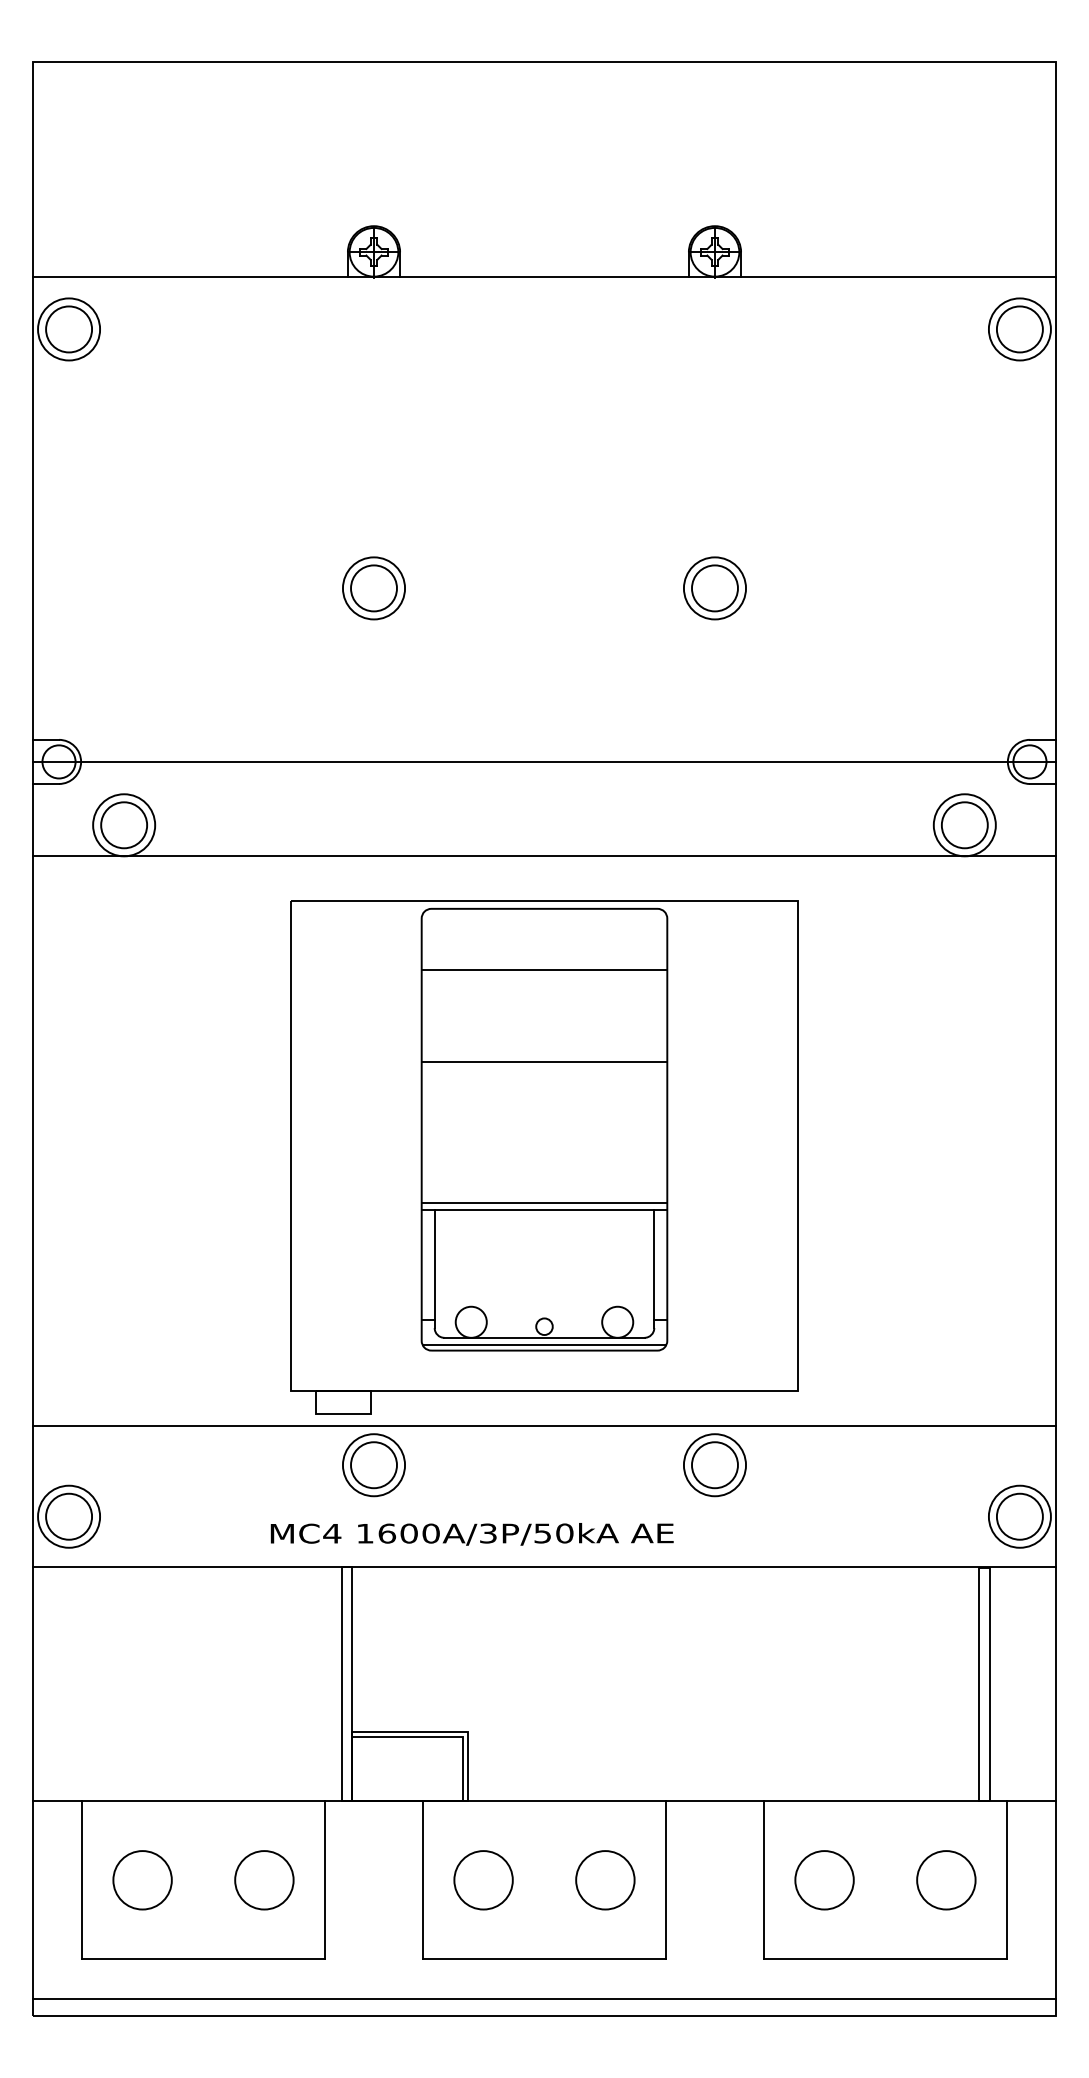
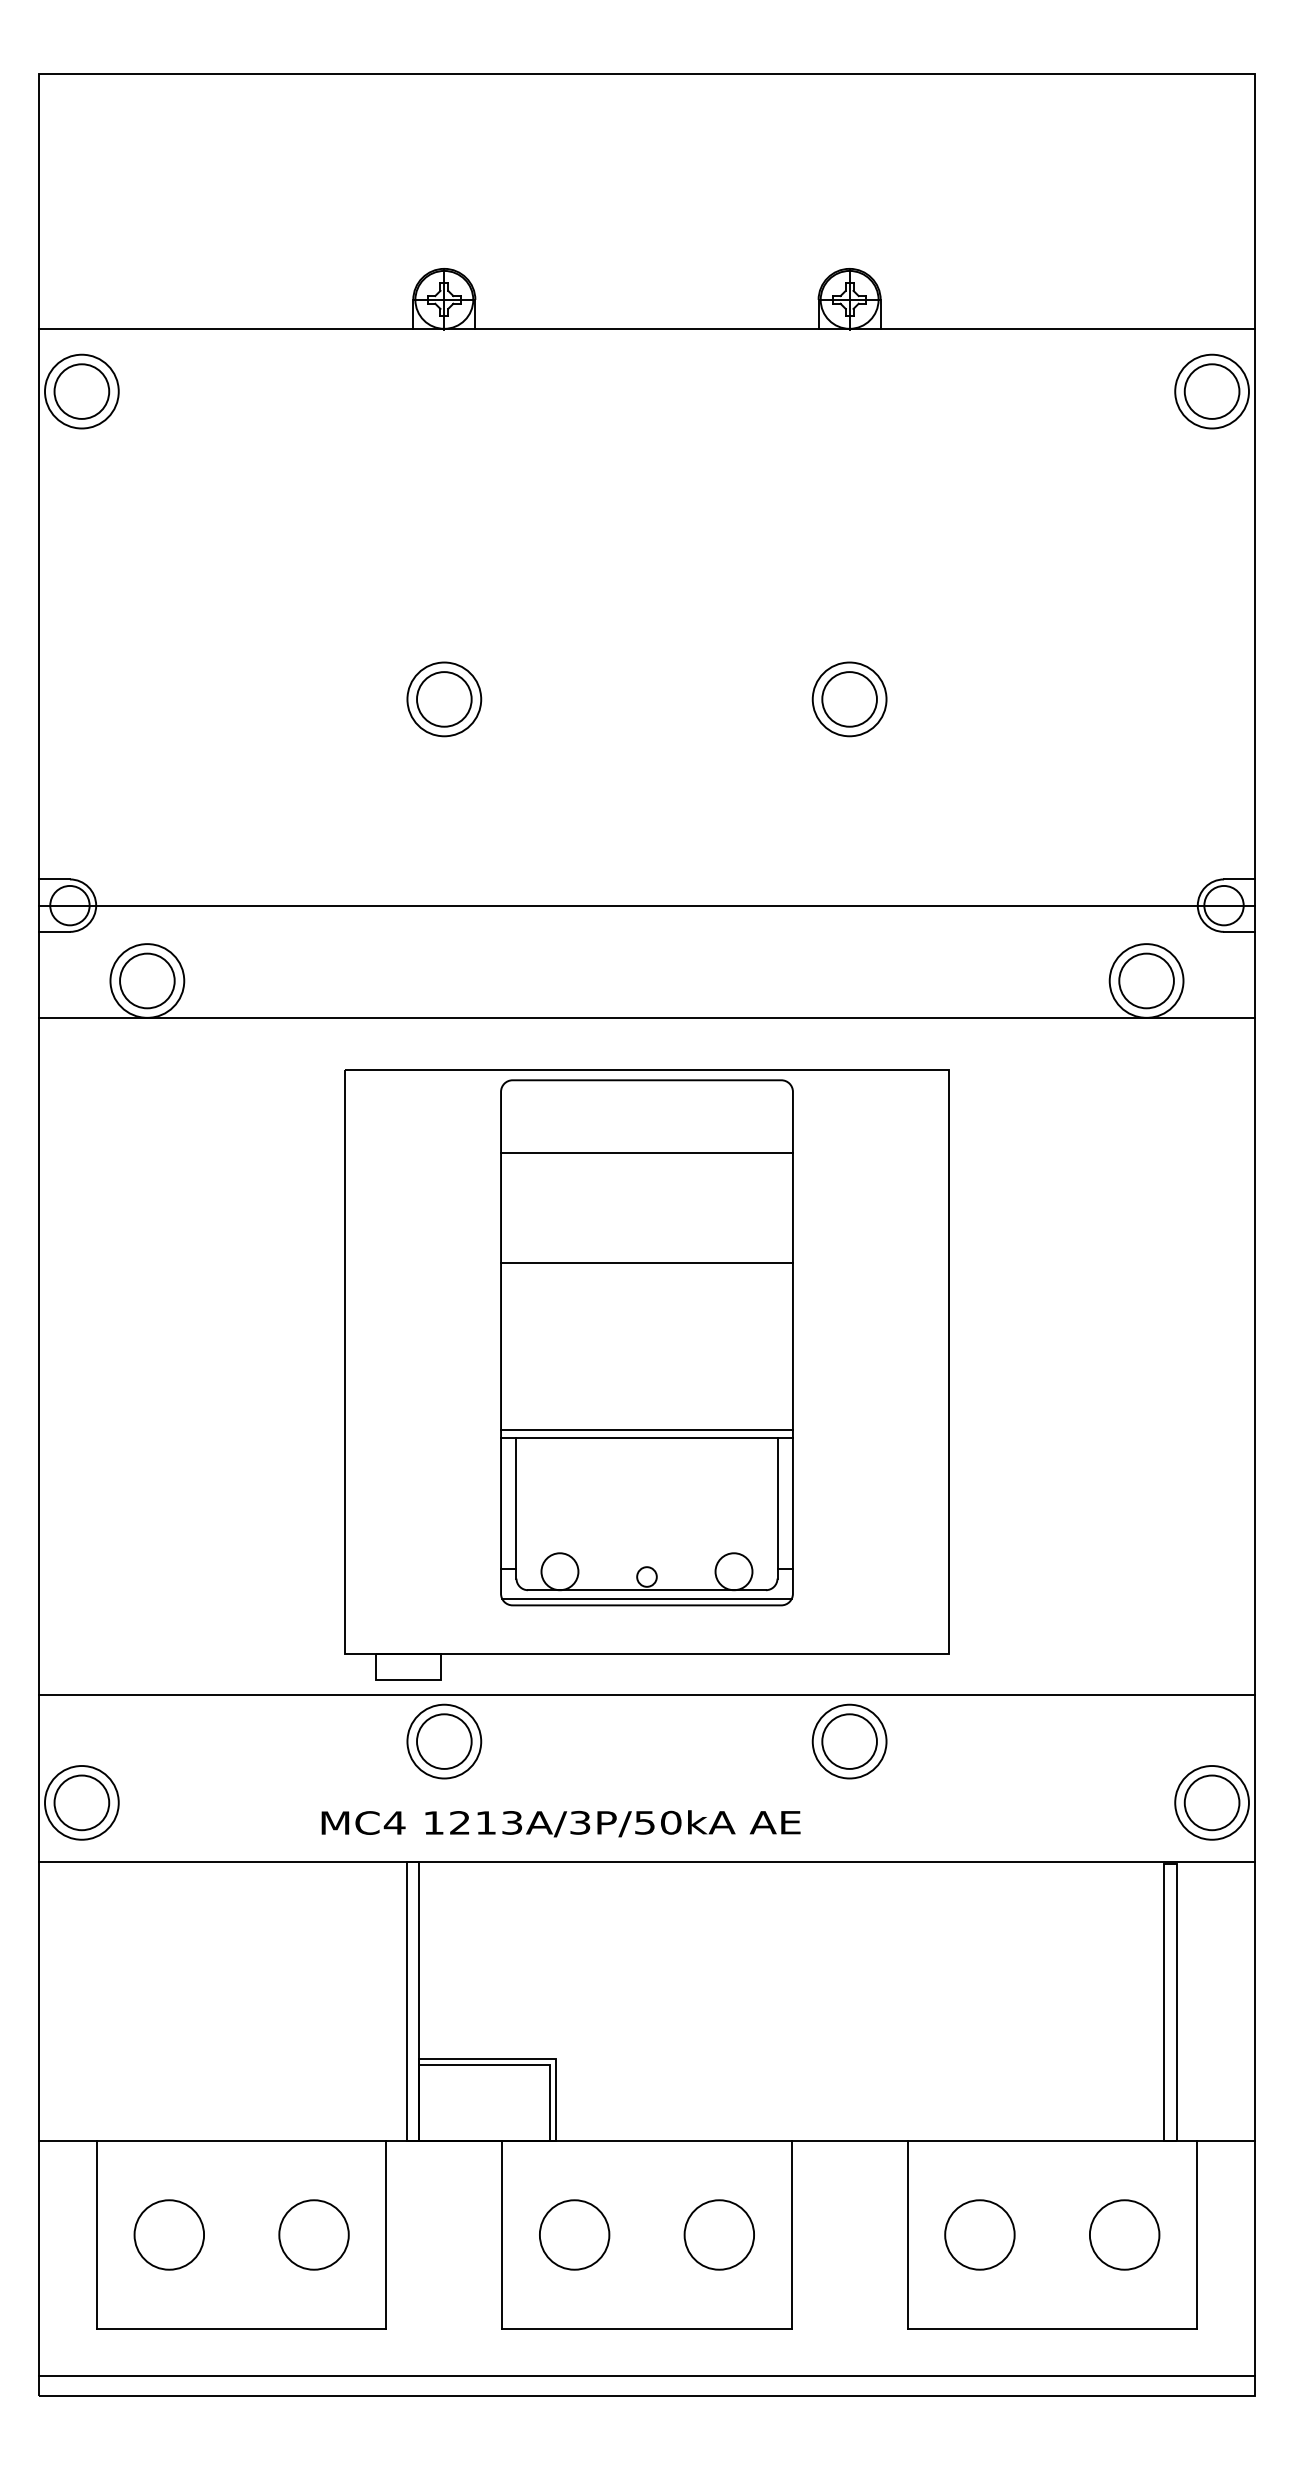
text: (409, 1533) -> (486, 1822), 1600A/3P/50kA -> 1213A/3P/50kA

